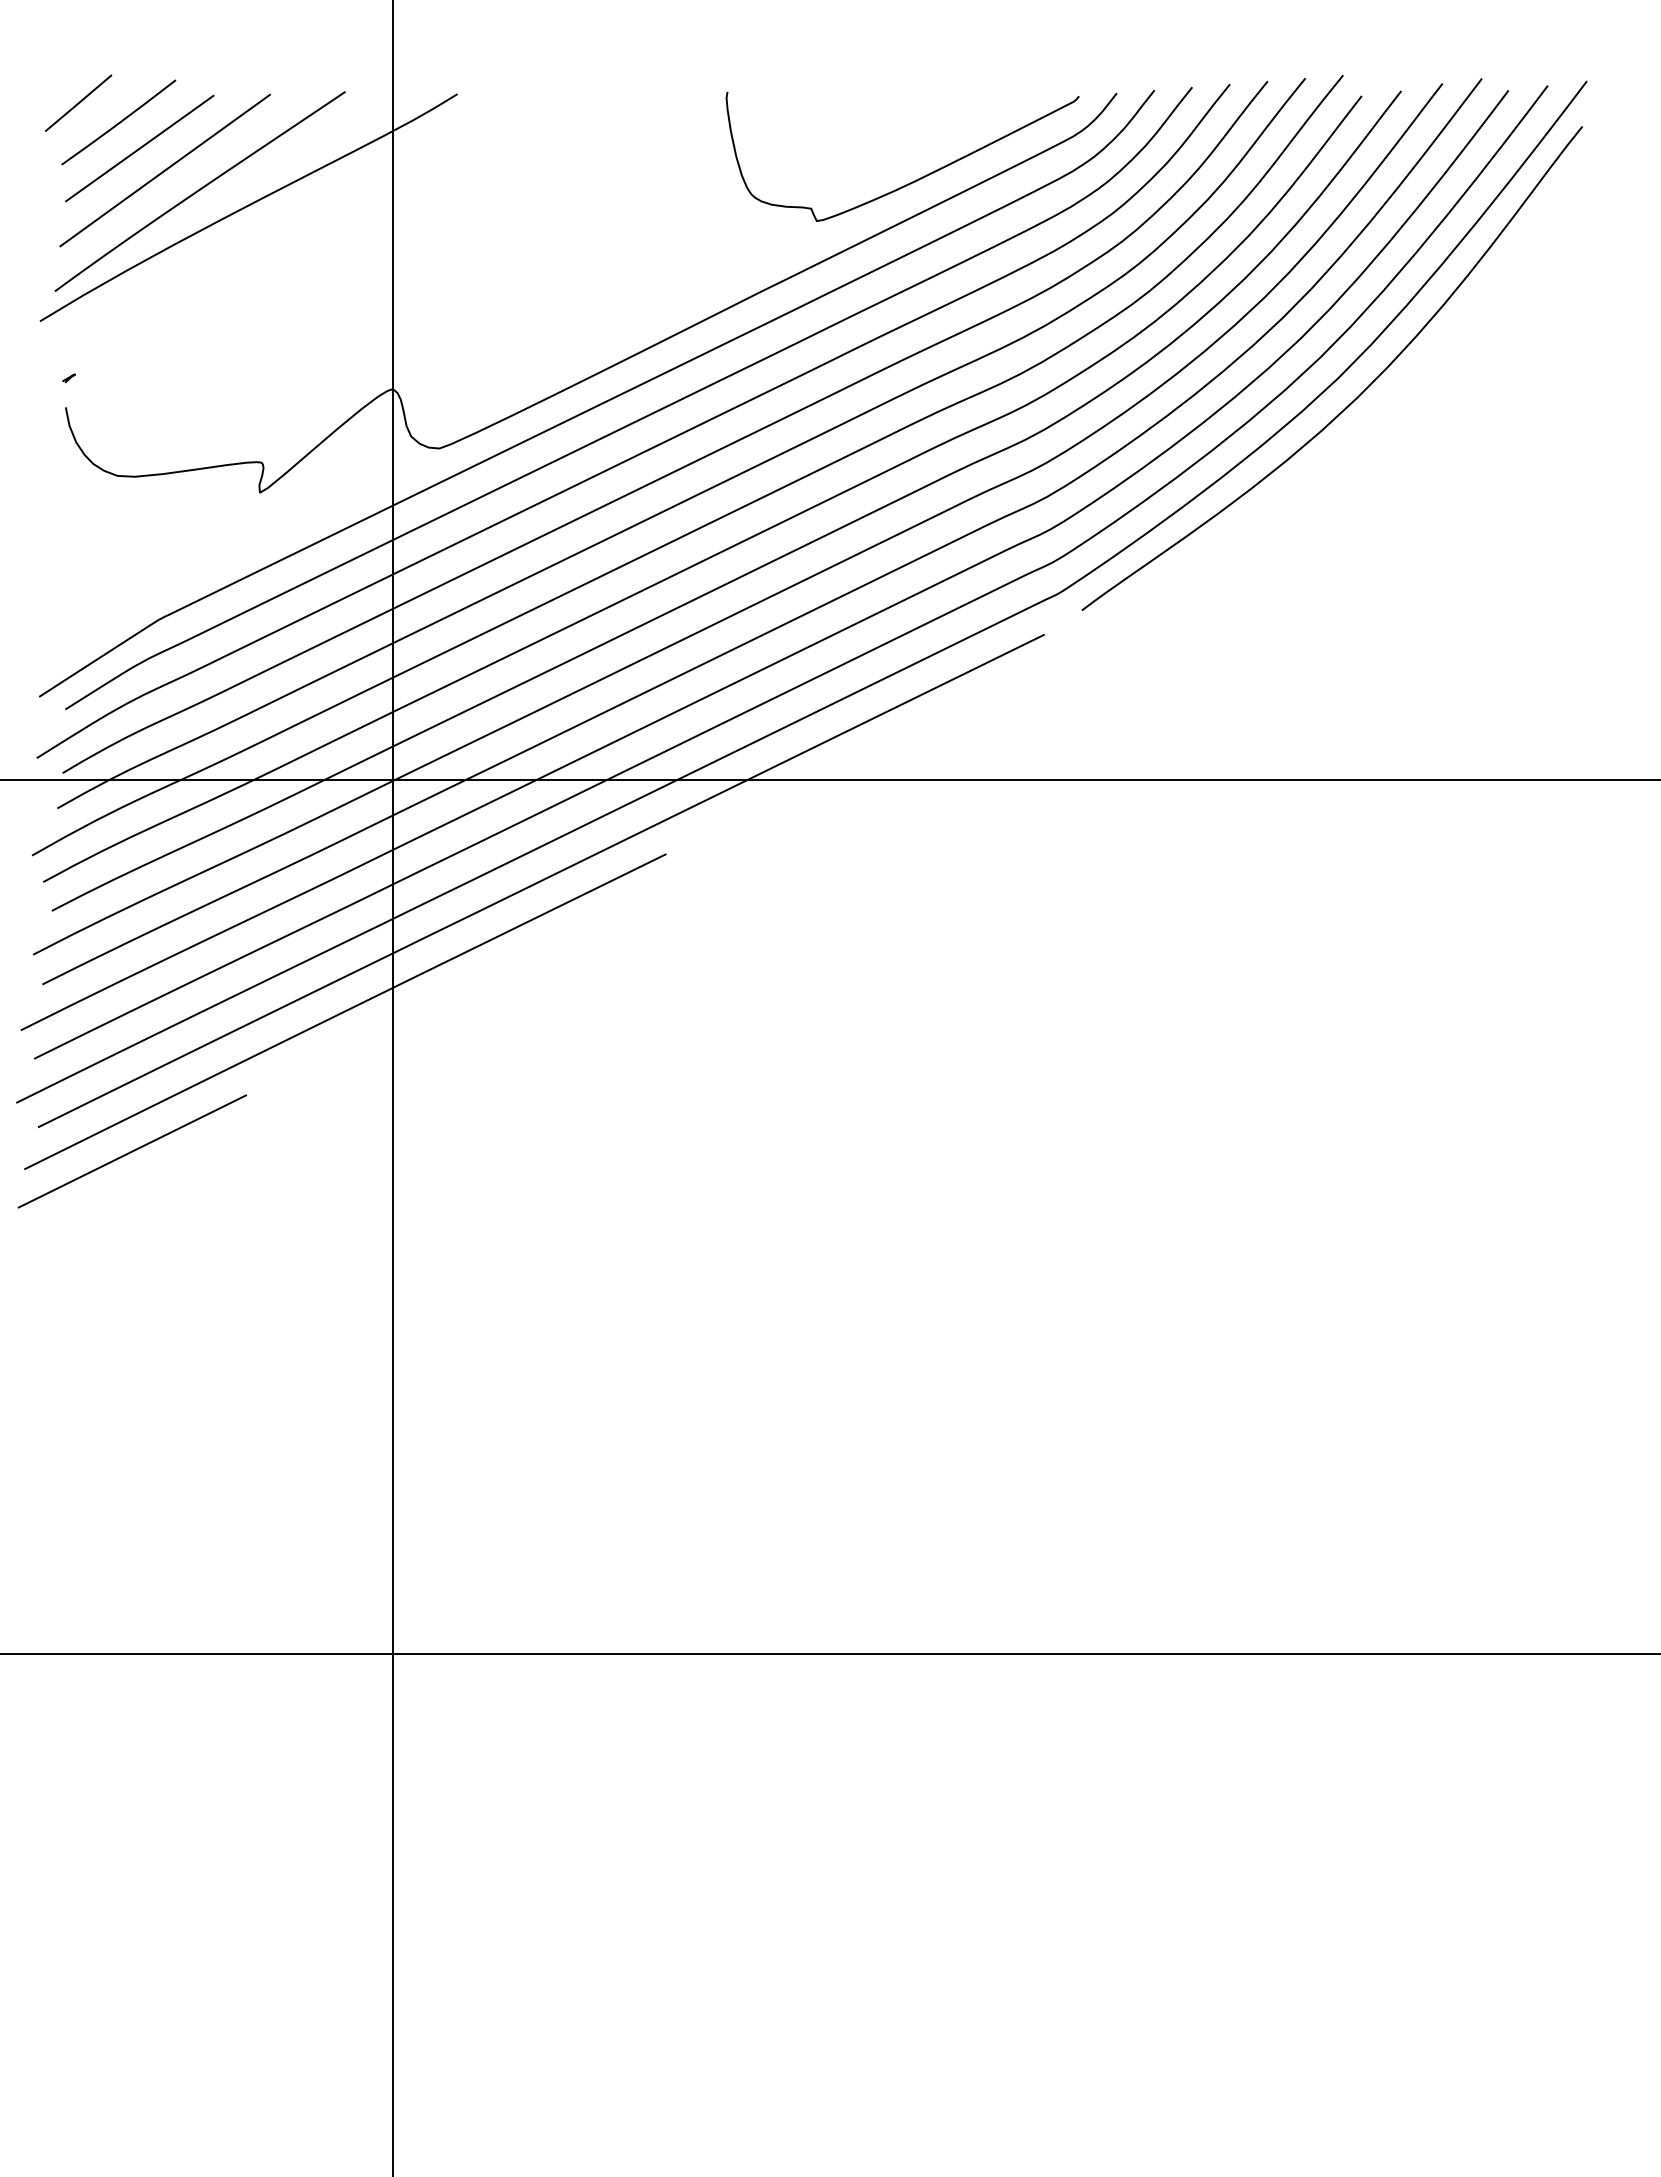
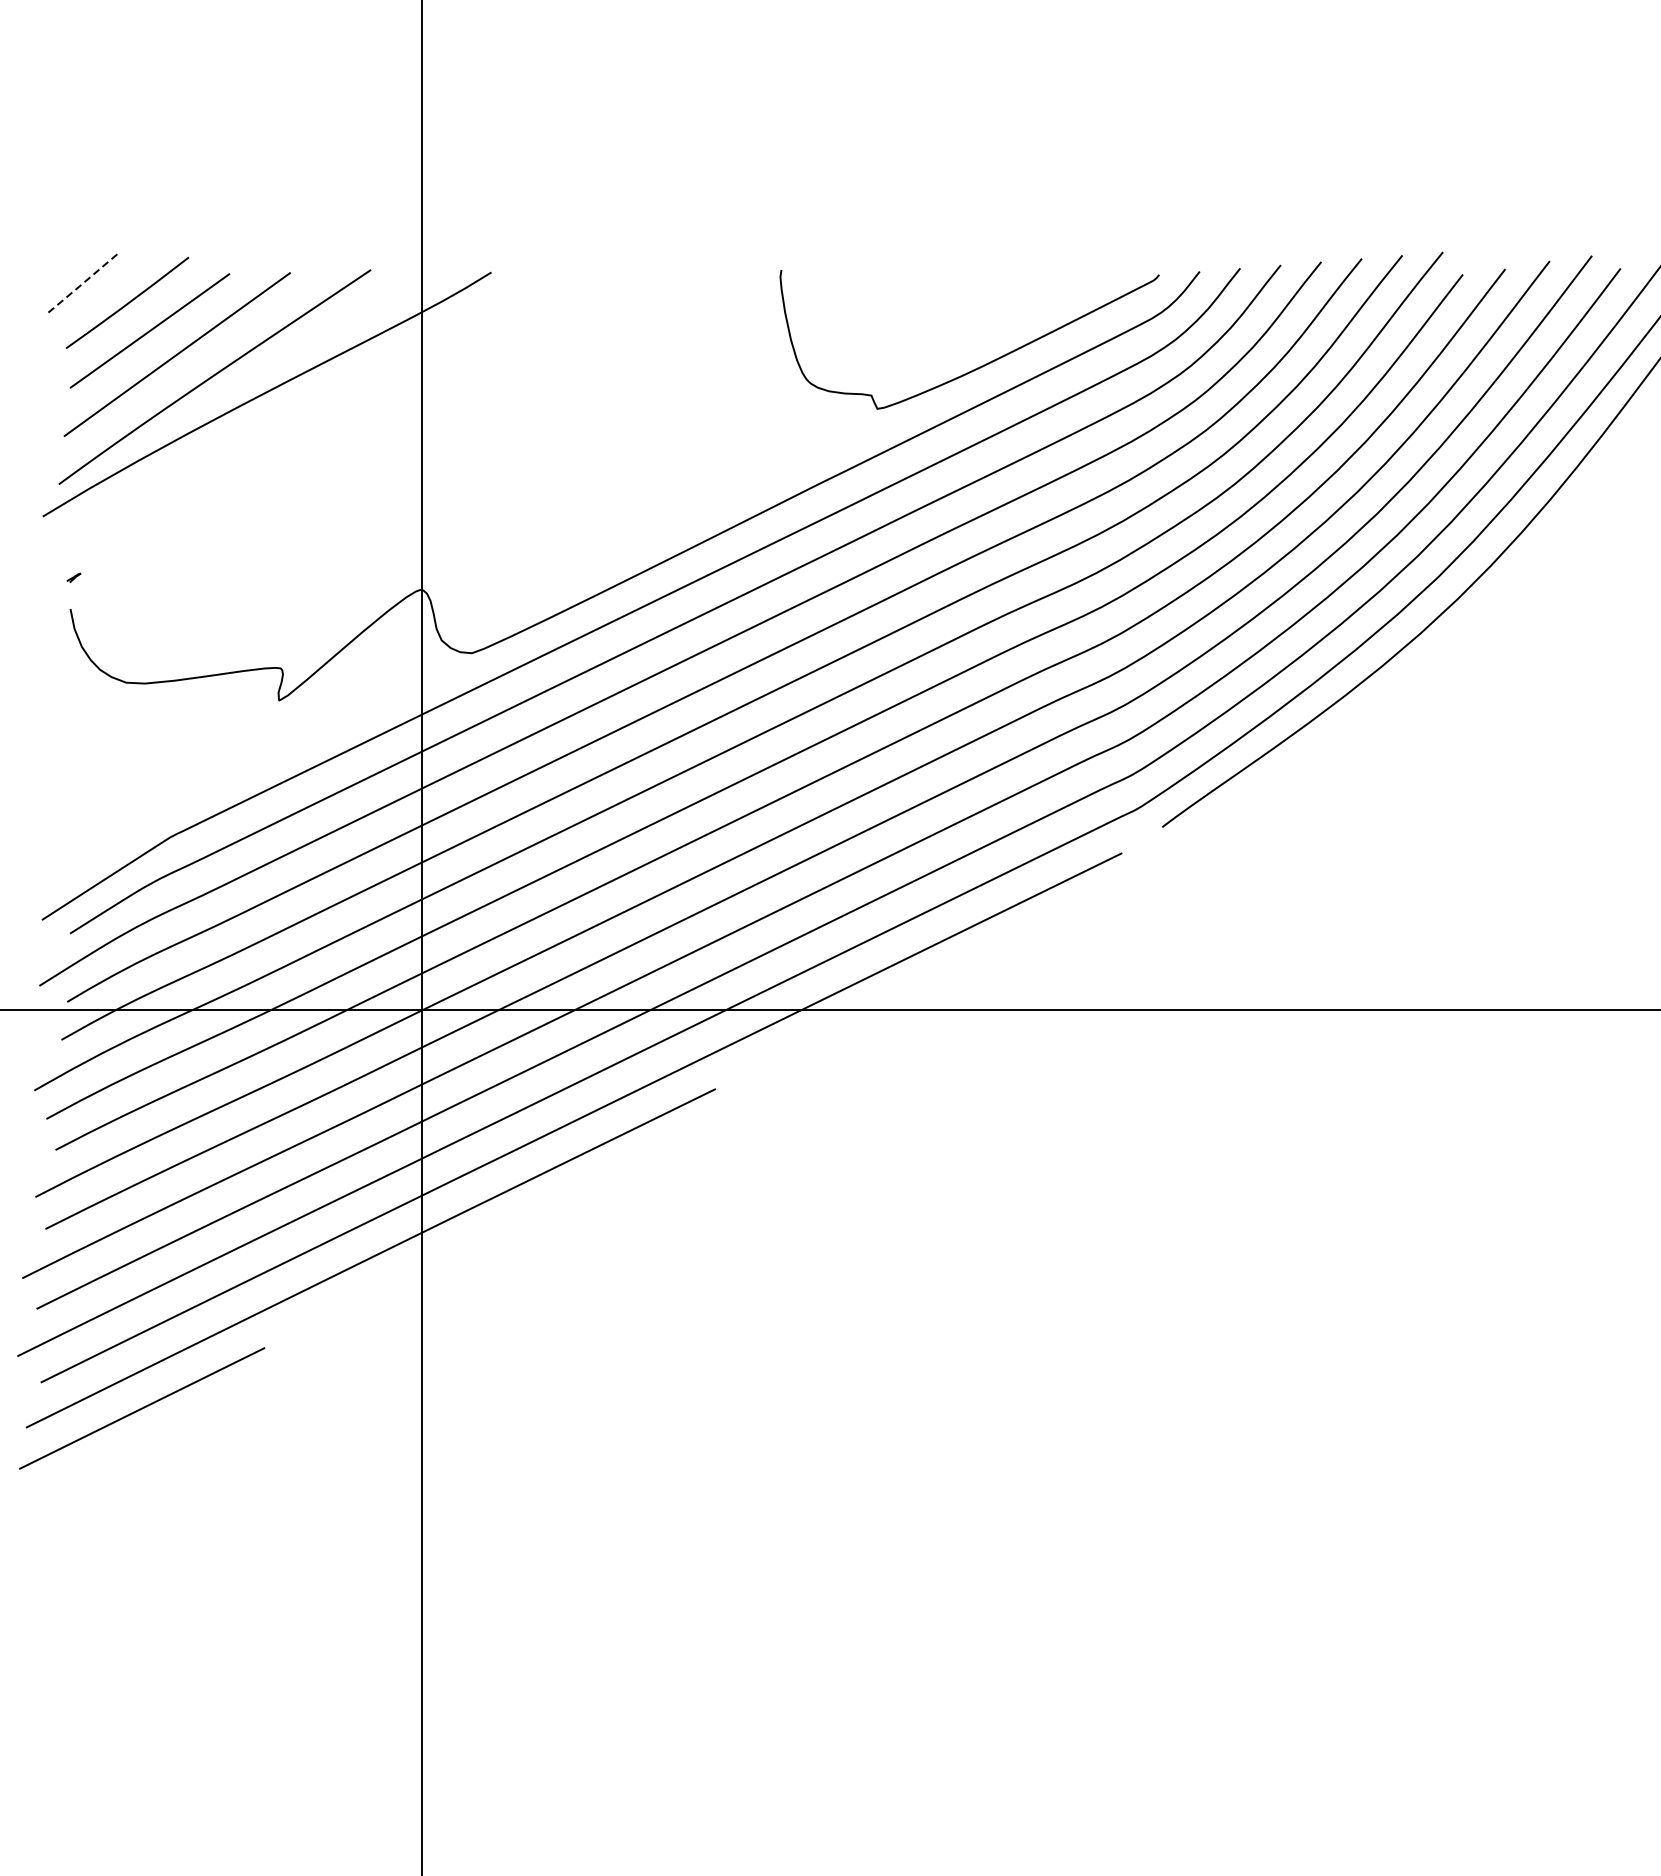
line: (78, 103) -> (84, 282), solid -> dashed

